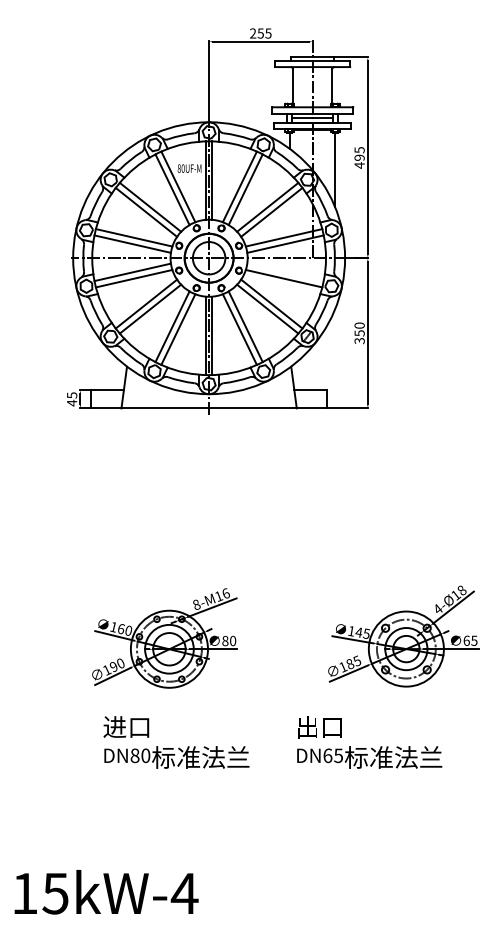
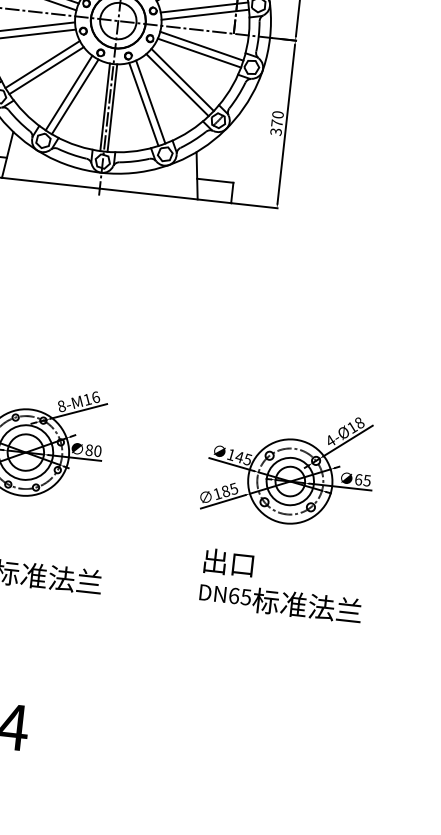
line: (285, 272) -> (201, 46), added
text: (359, 333) -> (276, 123), 350 -> 370
text: (369, 742) -> (282, 586), moved

